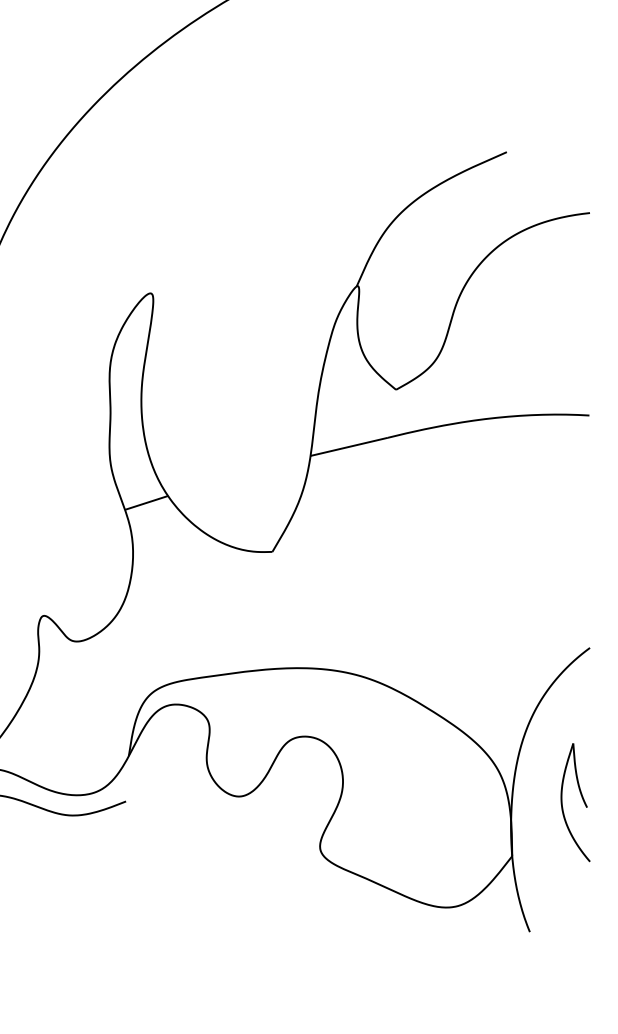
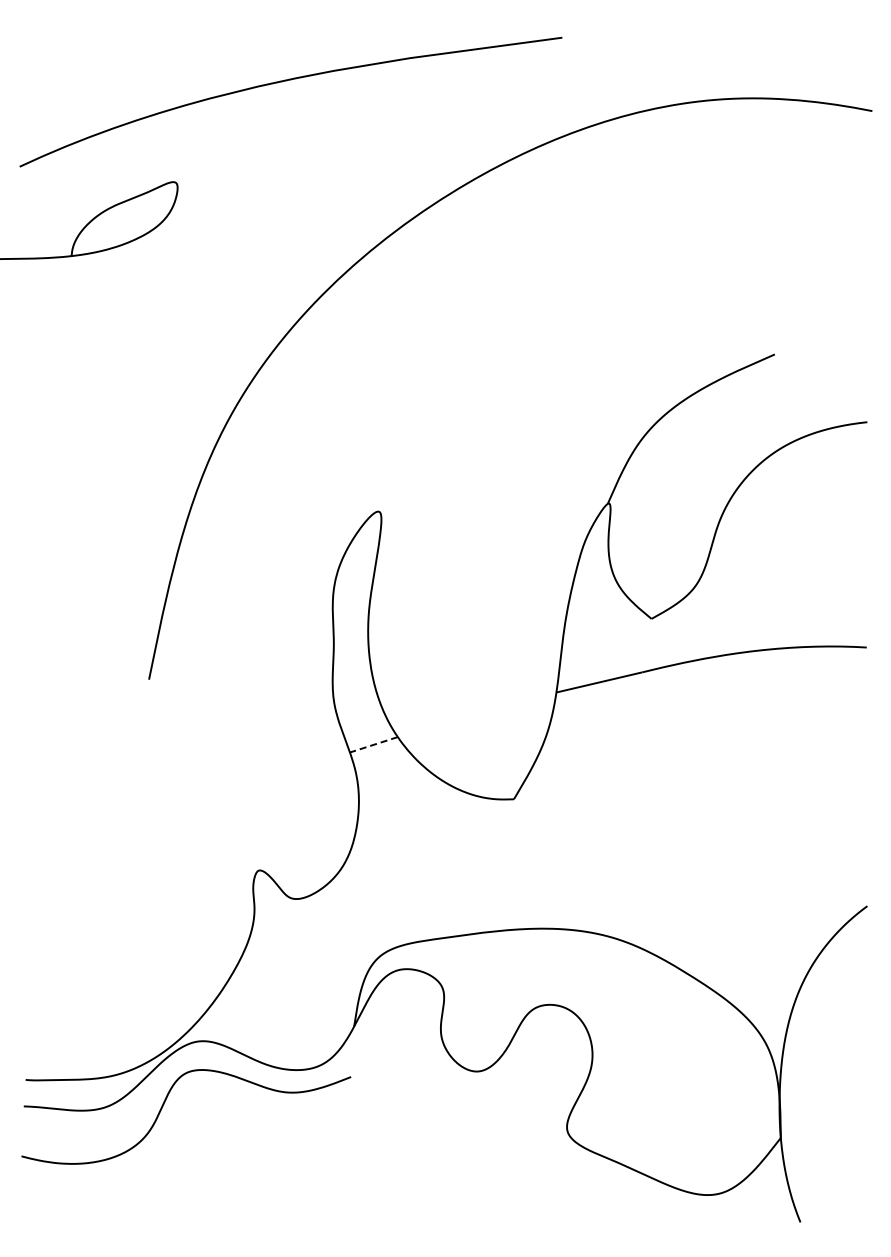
line: (146, 502) -> (373, 744), solid -> dashed
part: (582, 801) -> (859, 1076), removed

